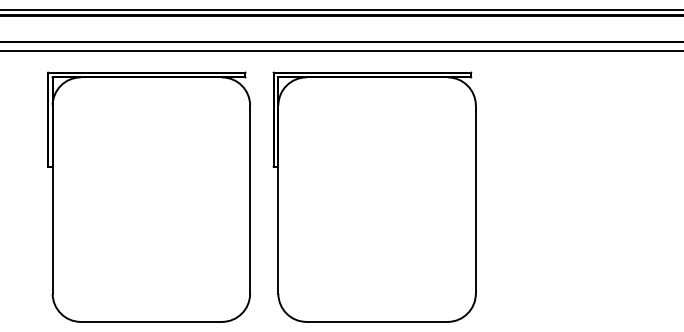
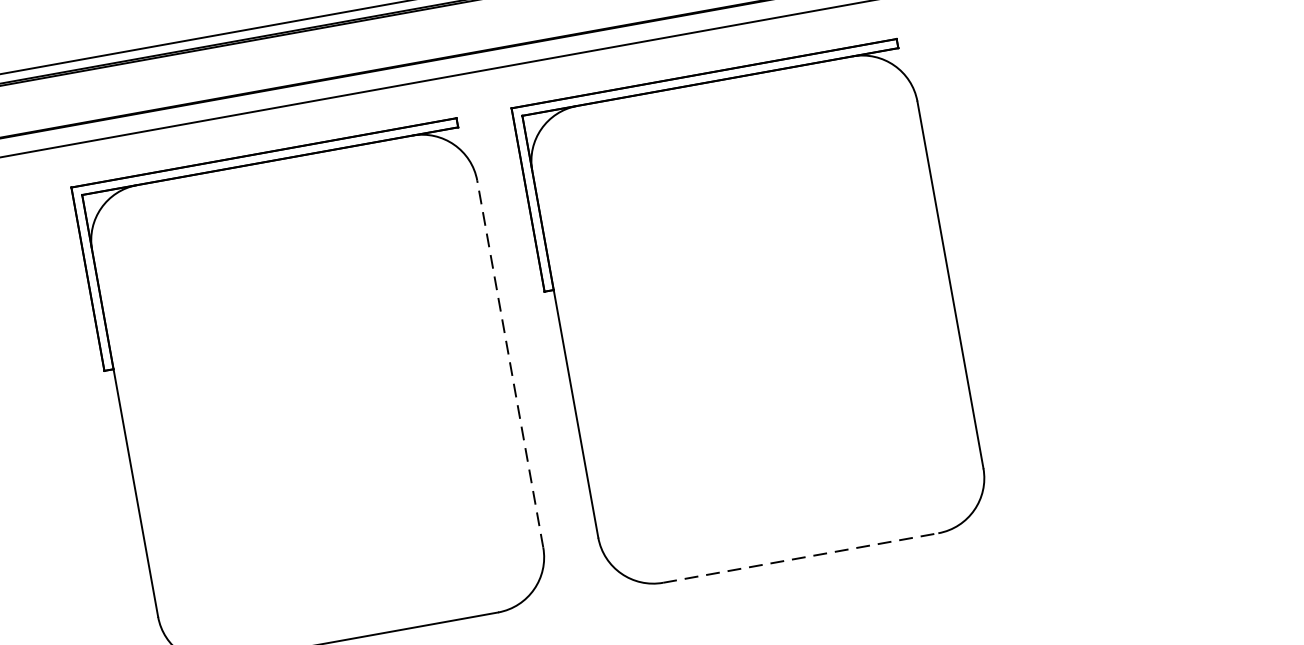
line: (250, 199) -> (510, 363), solid -> dashed
line: (377, 321) -> (801, 557), solid -> dashed

